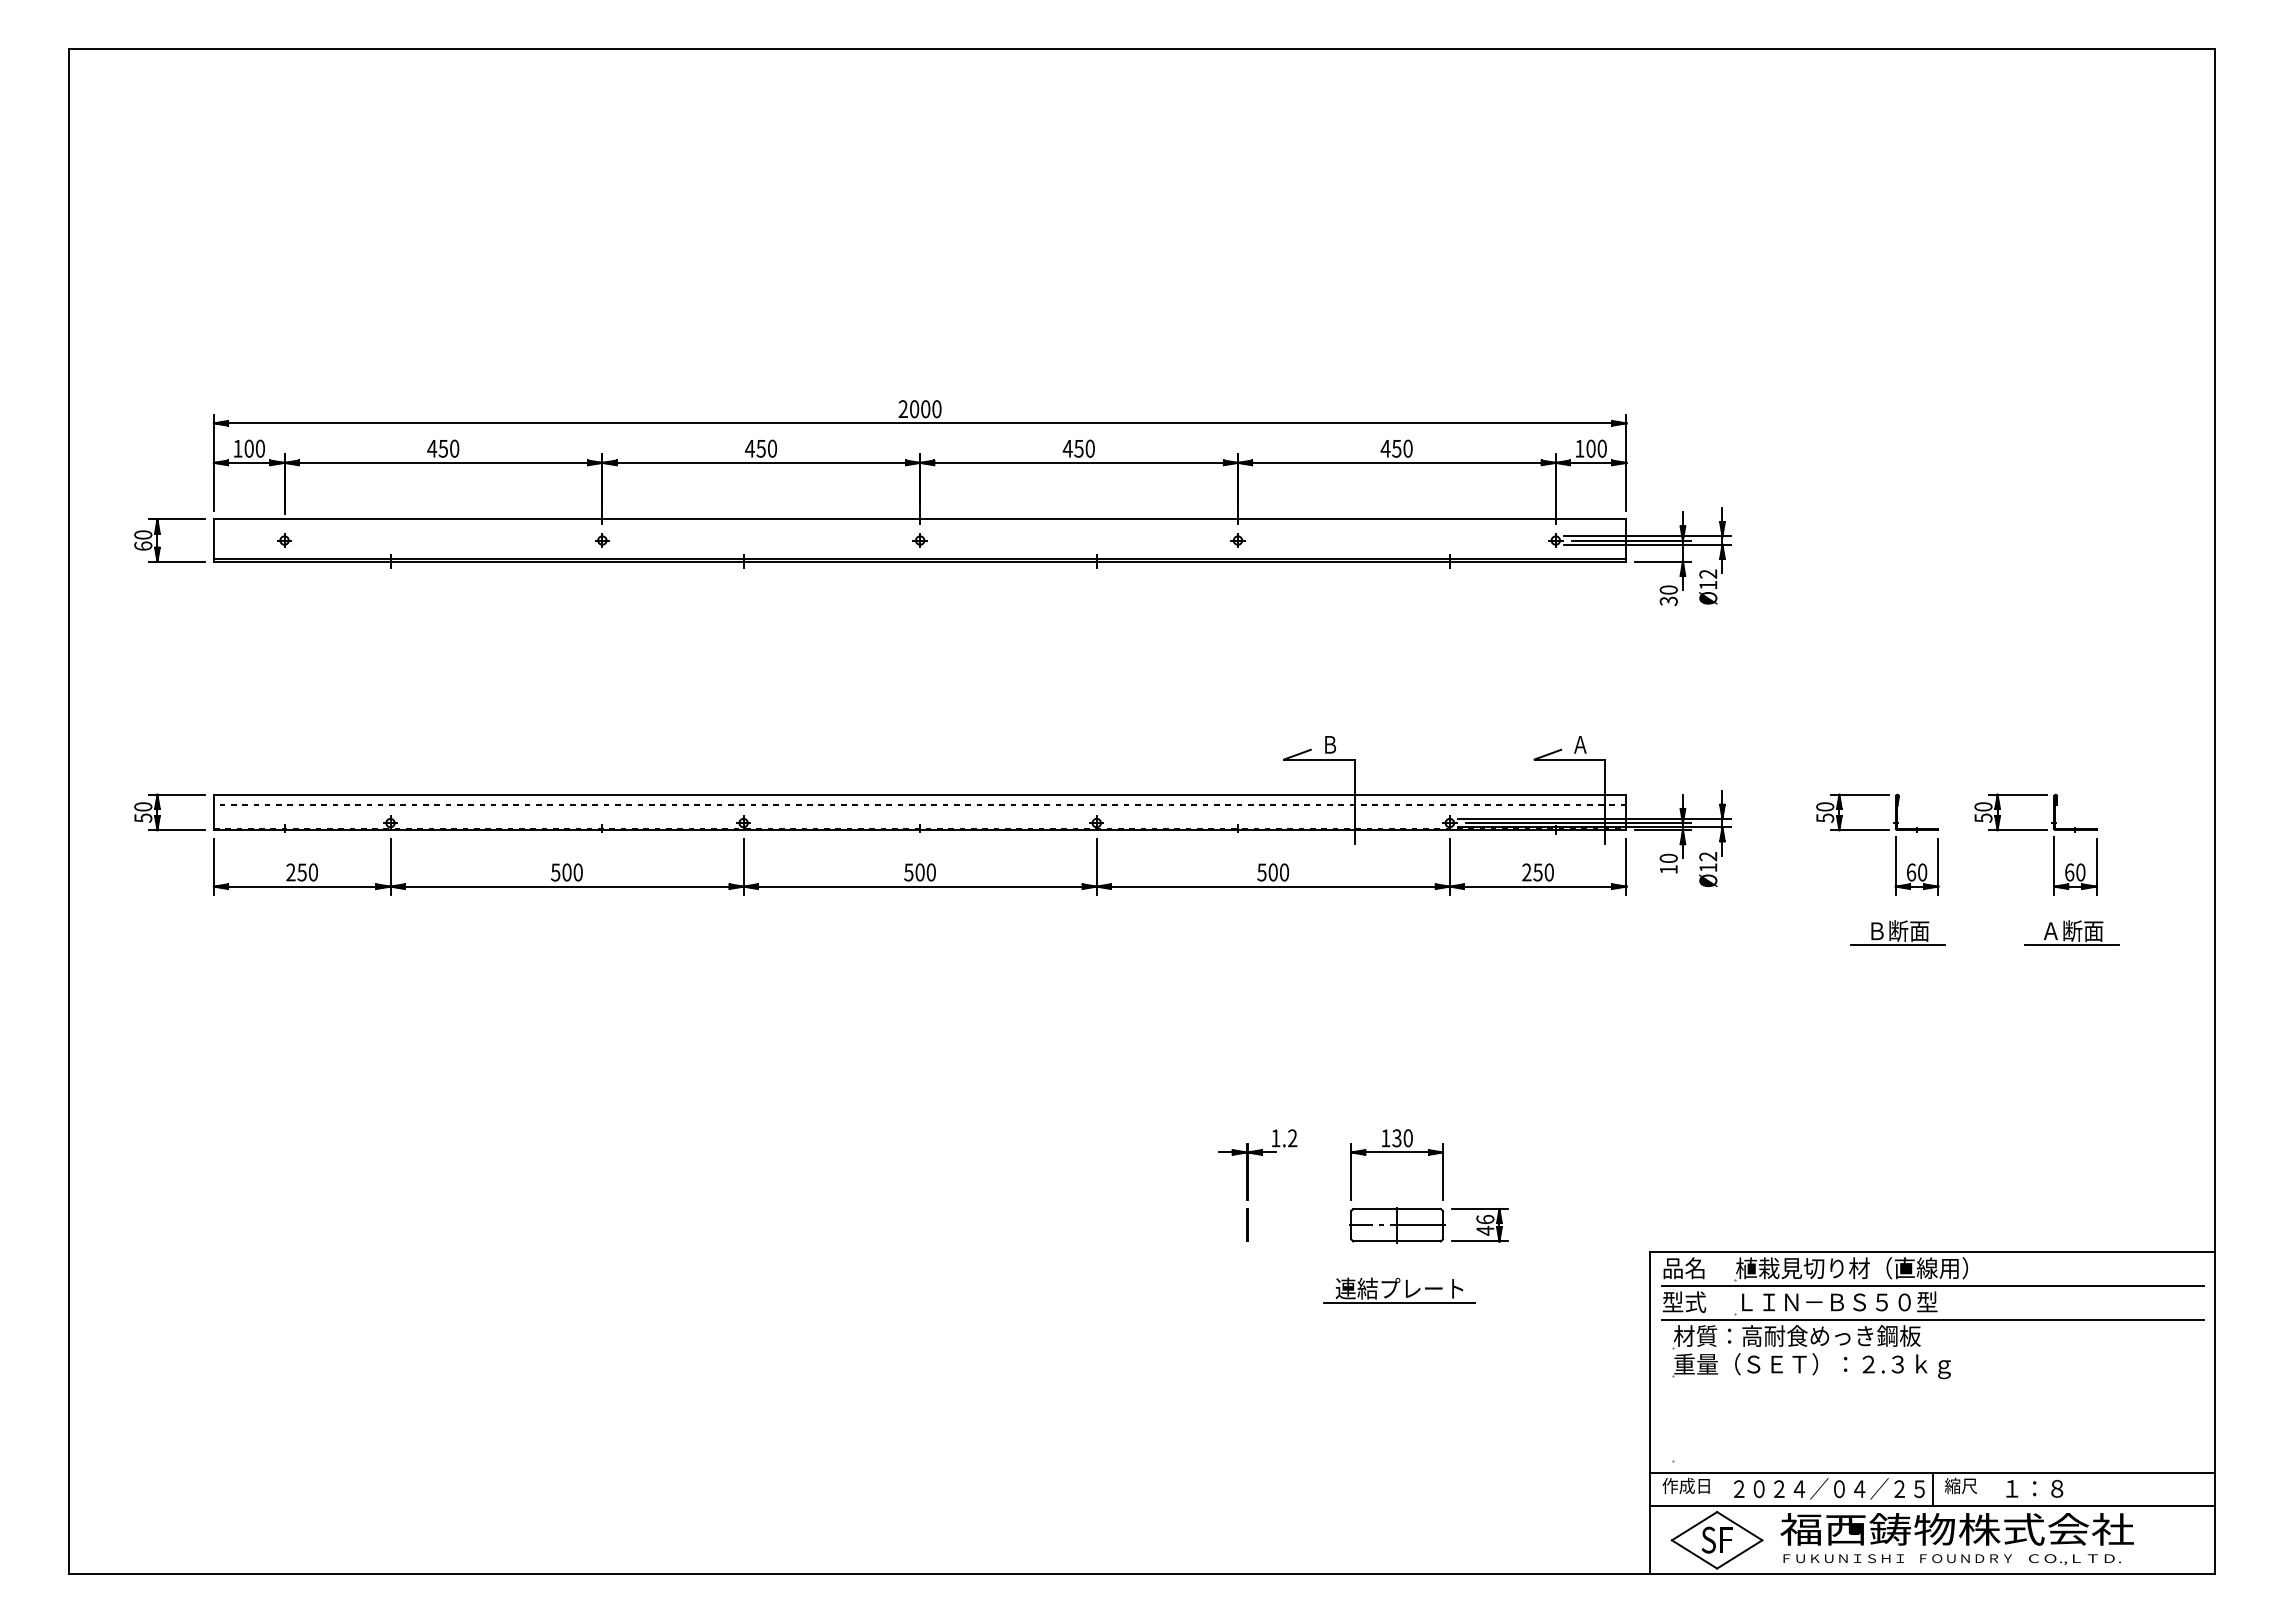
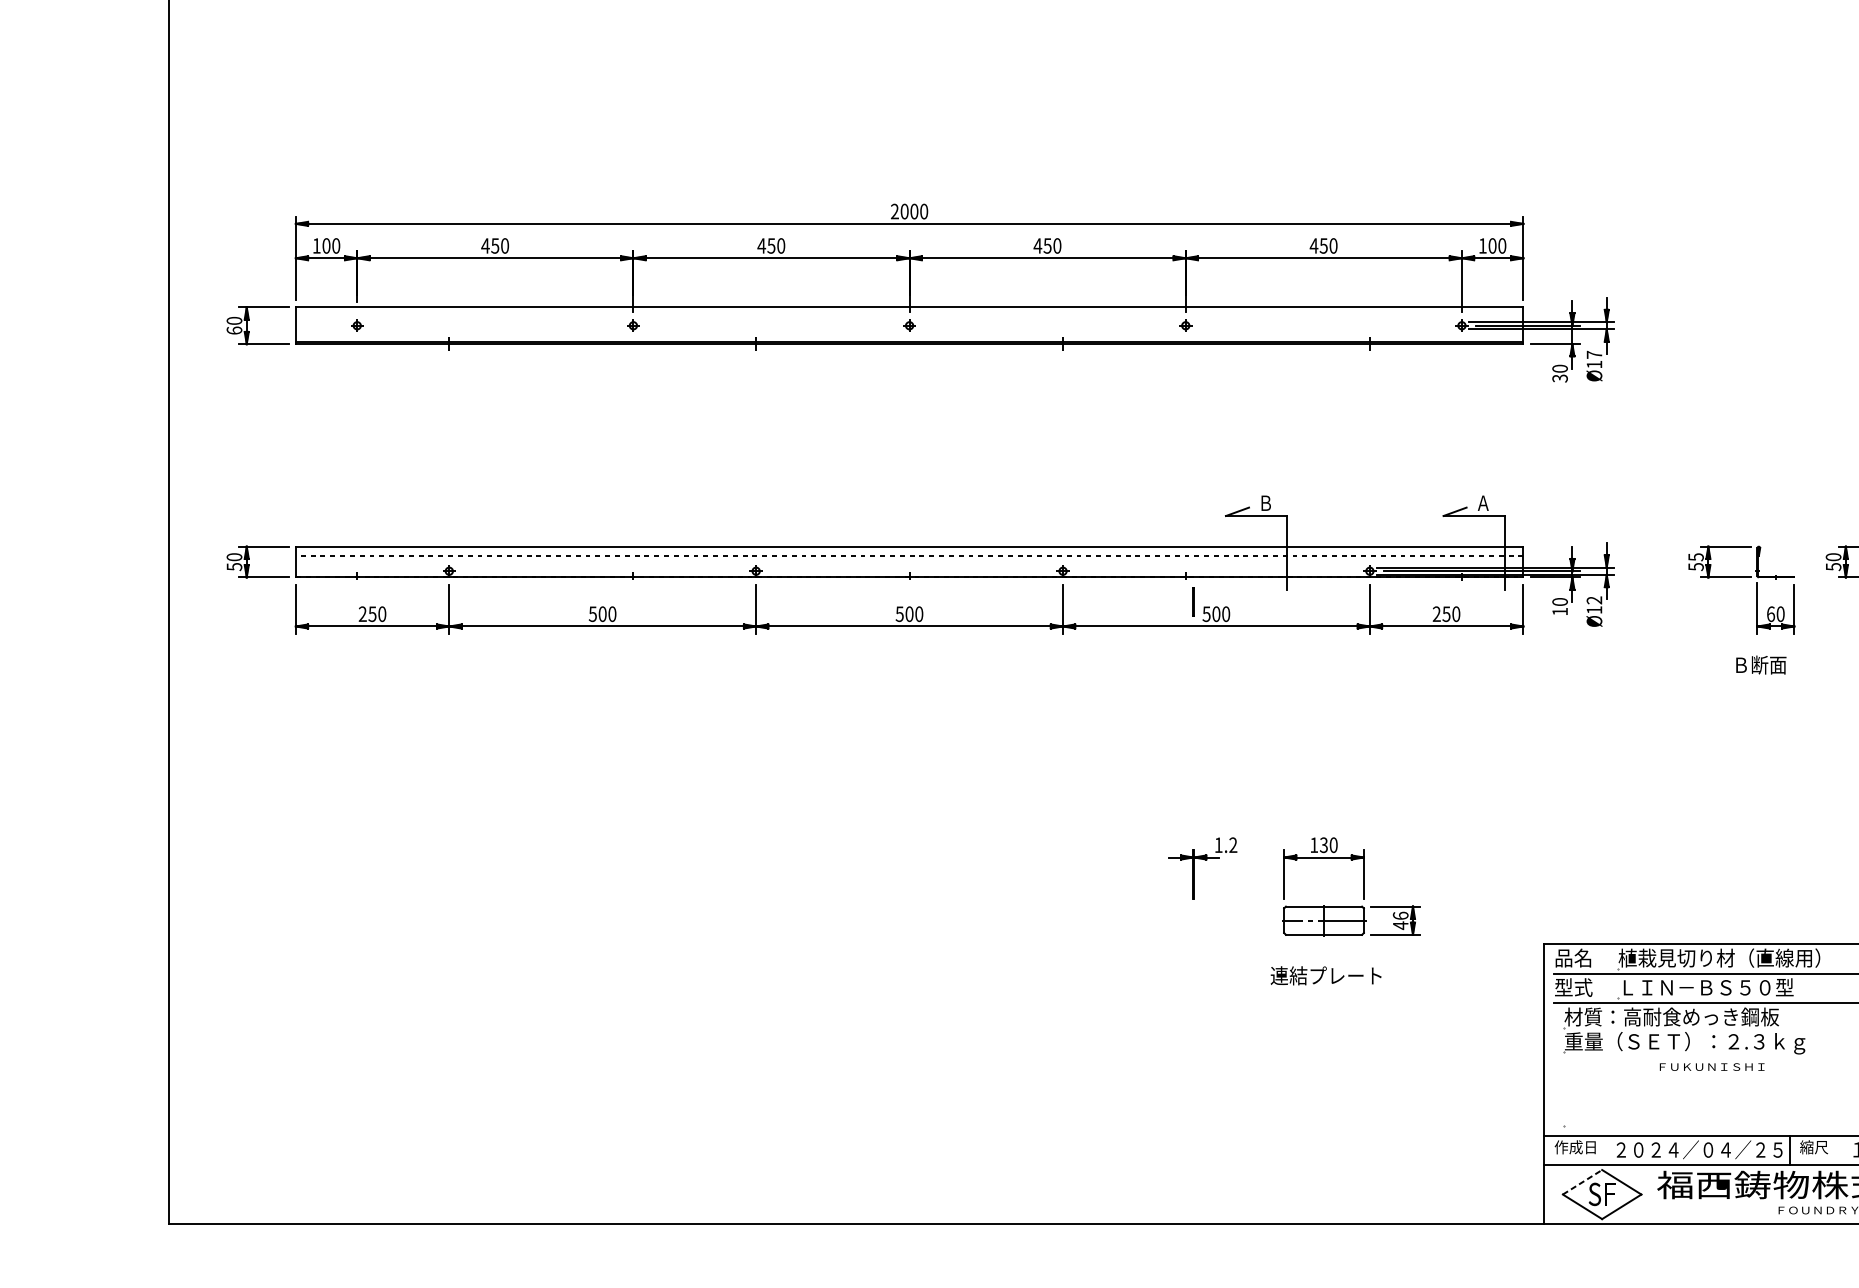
text: (1708, 573) -> (1594, 354), Ø12 -> Ø17
text: (1825, 806) -> (1696, 556), 50 -> 55
line: (1898, 945) -> (1759, 677), removed
line: (1247, 1224) -> (1194, 601), moved
line: (1398, 1303) -> (1325, 988), removed
line: (1694, 1526) -> (1582, 1182), solid -> dashed
text: (1843, 1558) -> (1711, 1066), moved

